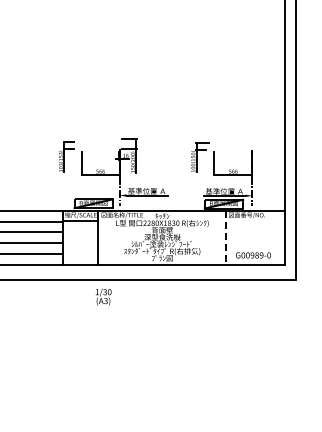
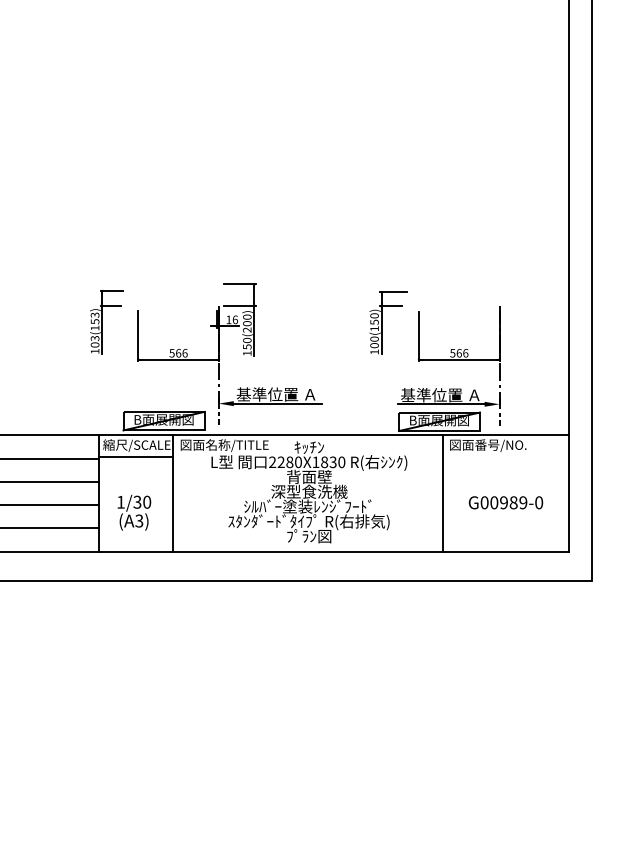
line: (225, 238) -> (442, 494), dashed -> solid
text: (252, 255) -> (504, 502), moved
text: (103, 296) -> (134, 511), moved

